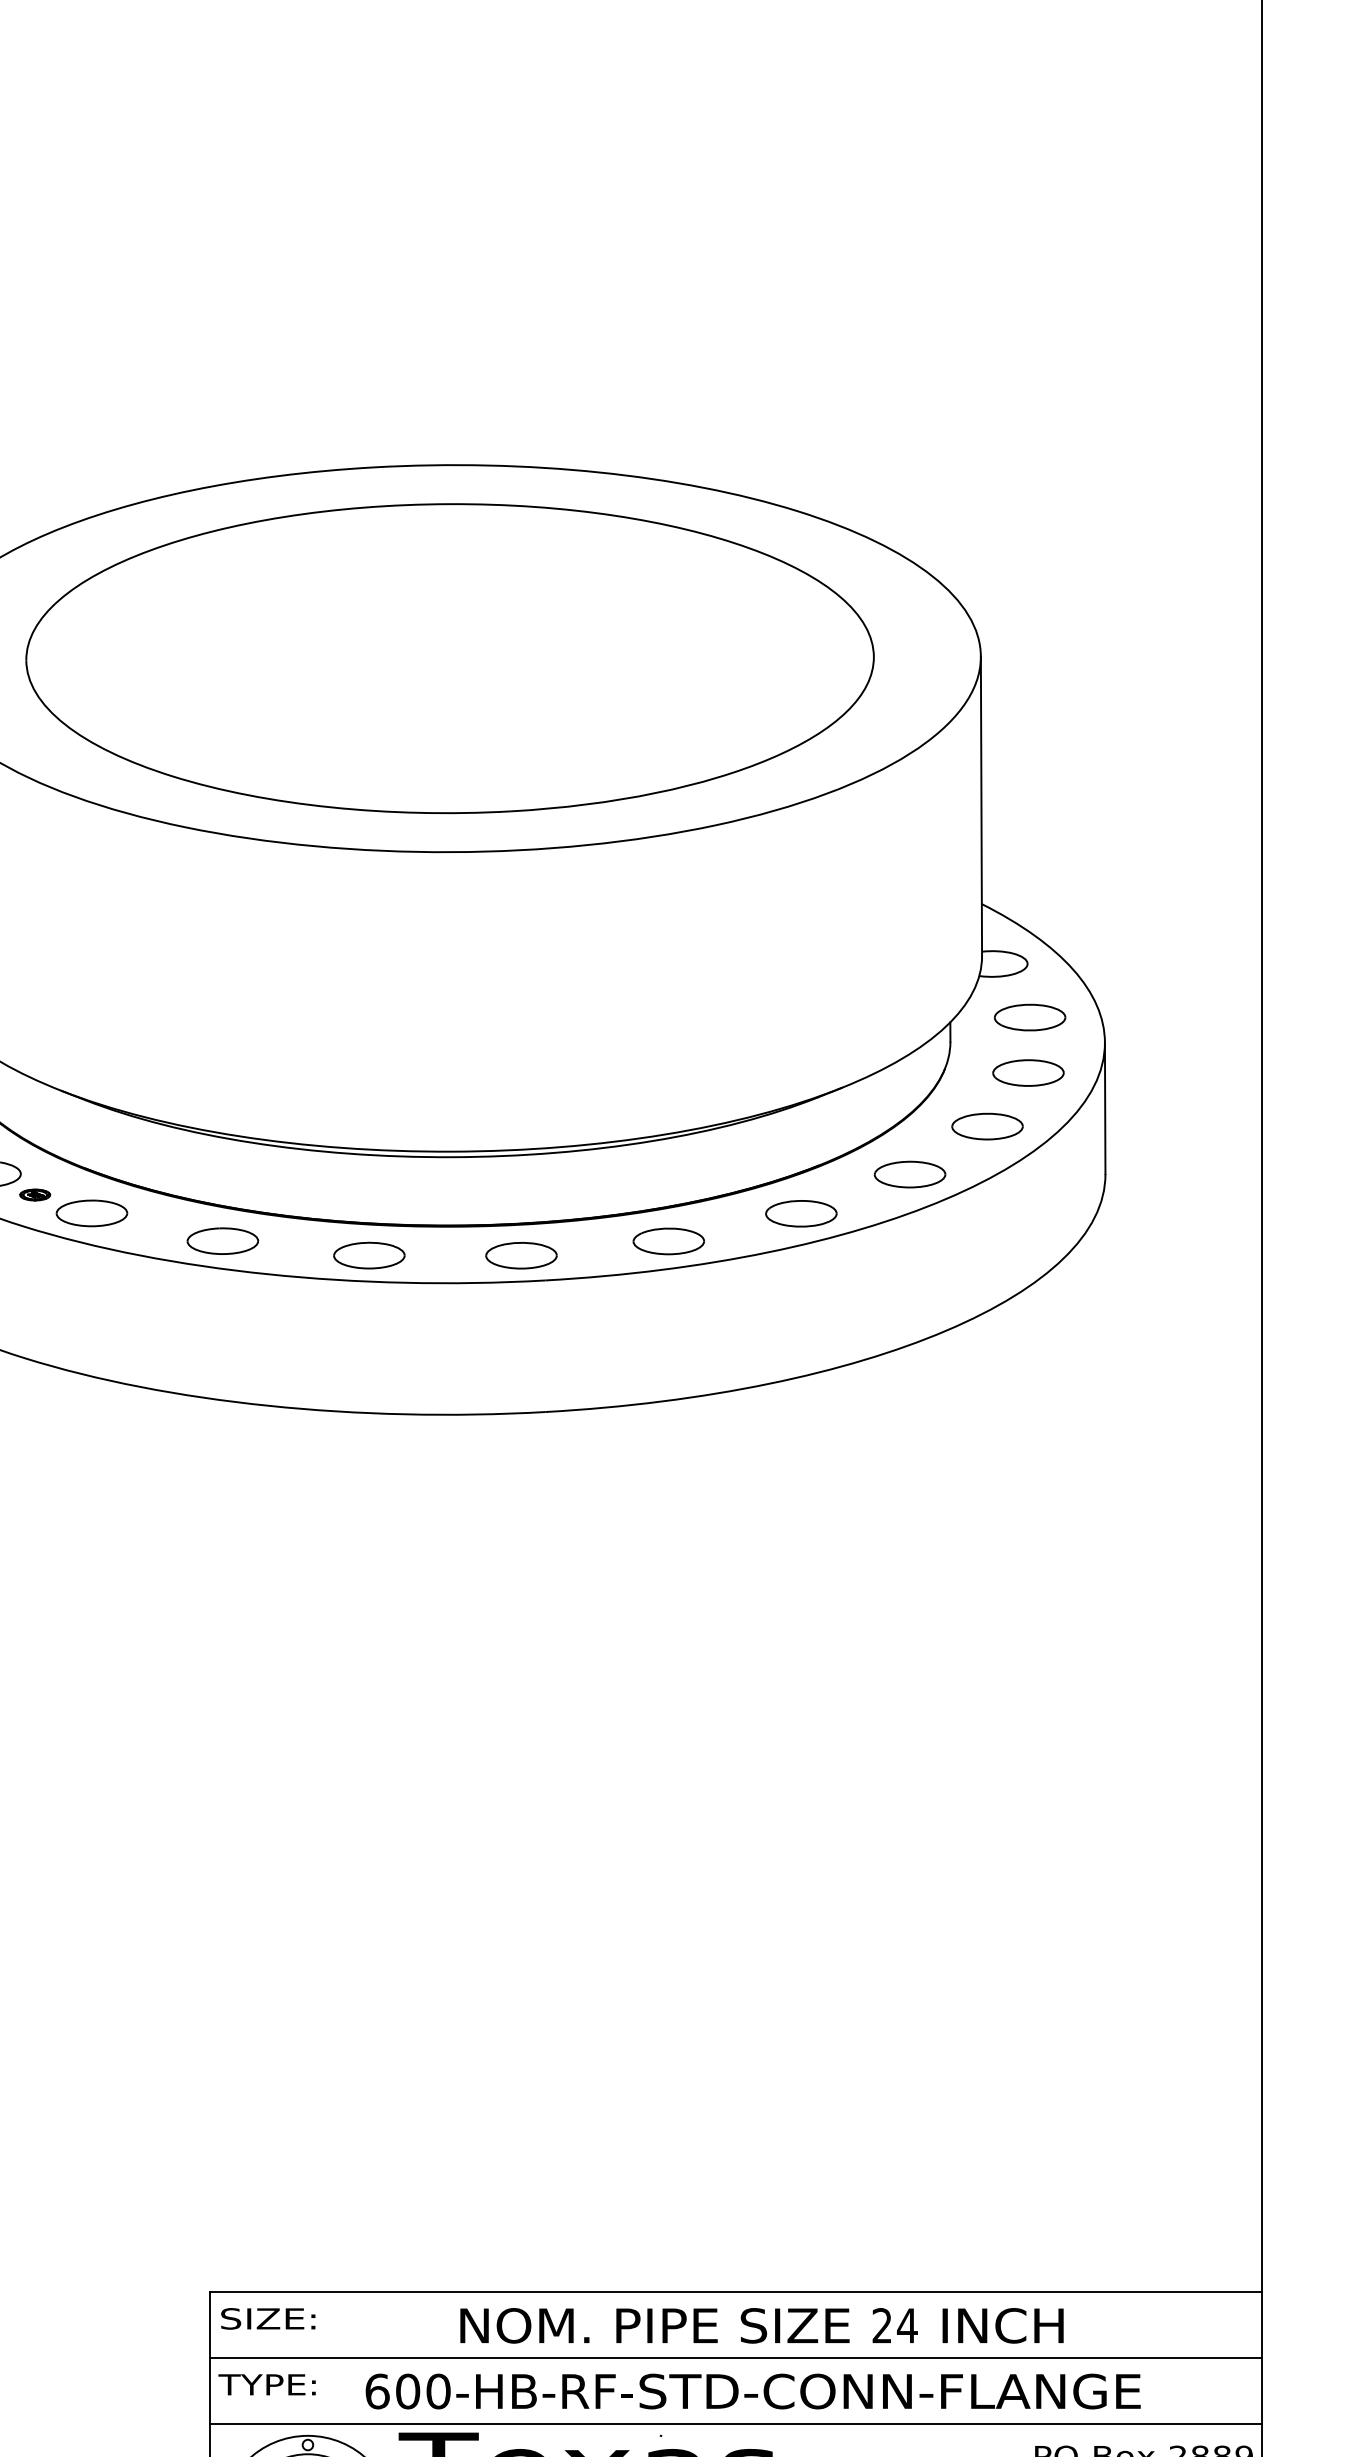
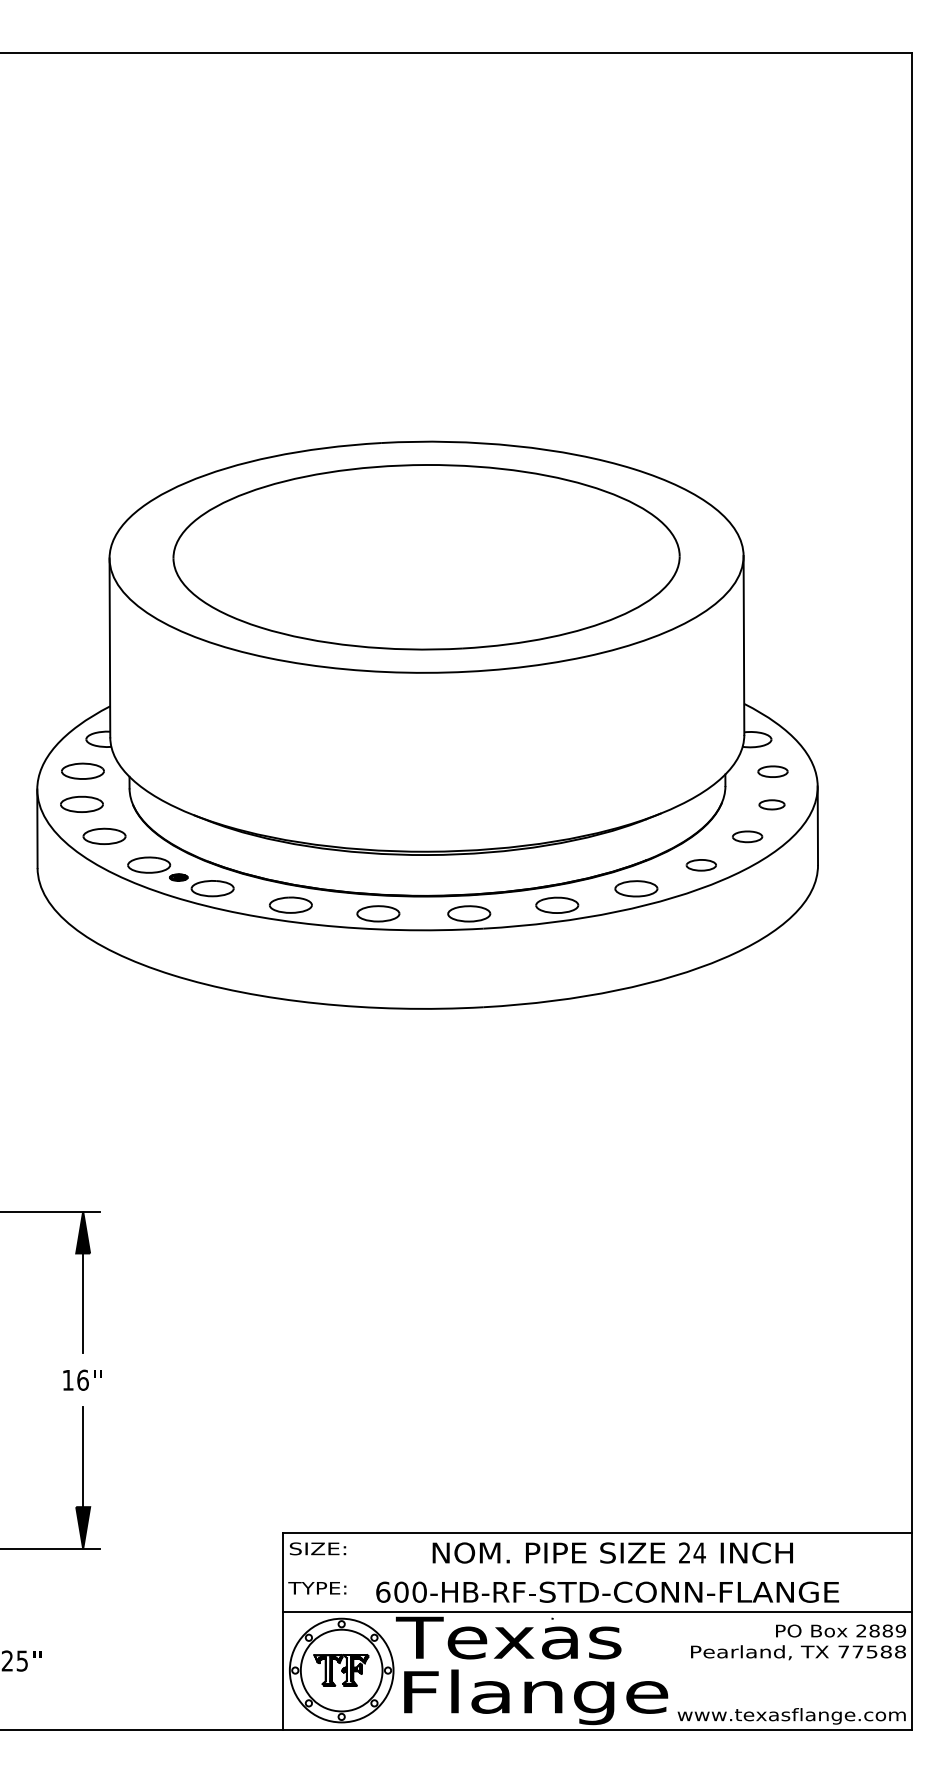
part: (1029, 1017) -> (772, 771), size x0.7
part: (1027, 1072) -> (771, 804), size x0.6
part: (987, 1126) -> (747, 836), size x0.7
part: (910, 1173) -> (701, 864), size x0.7
line: (736, 2358) -> (597, 1572), removed

